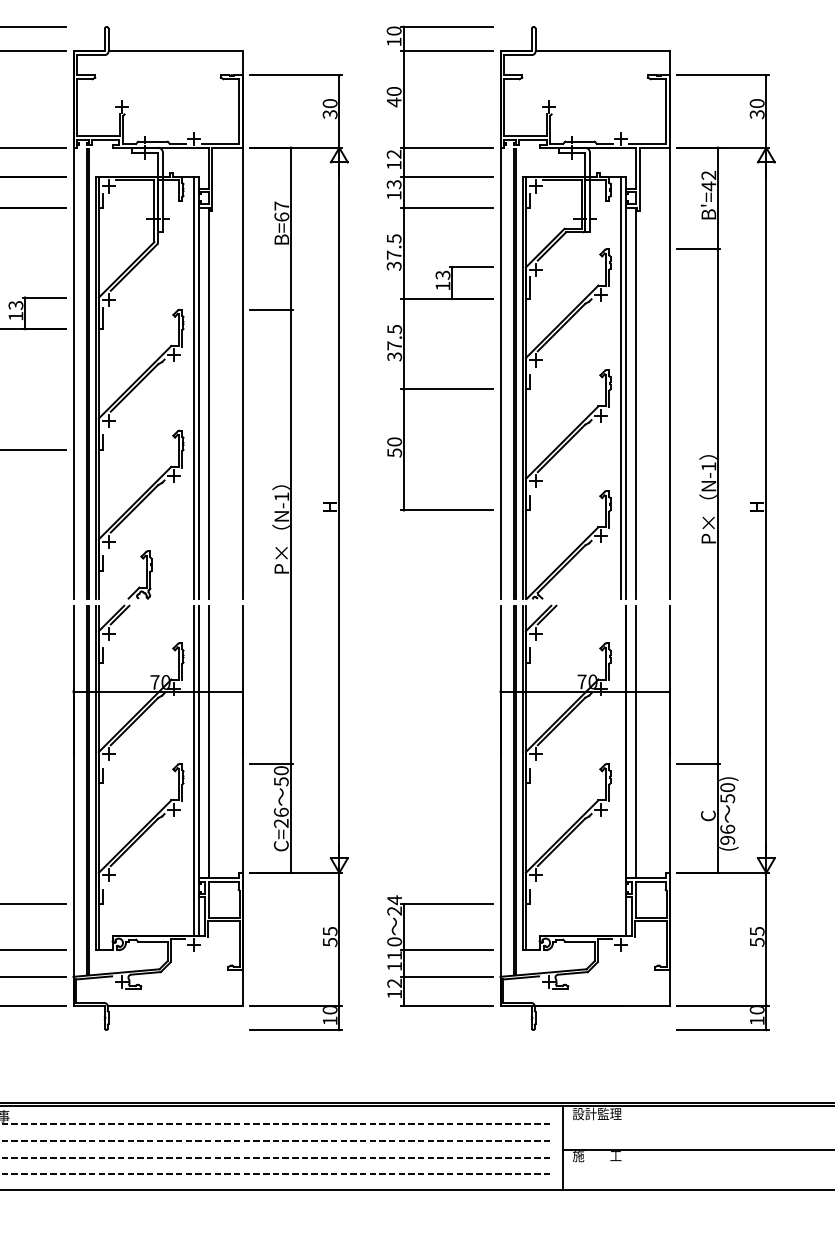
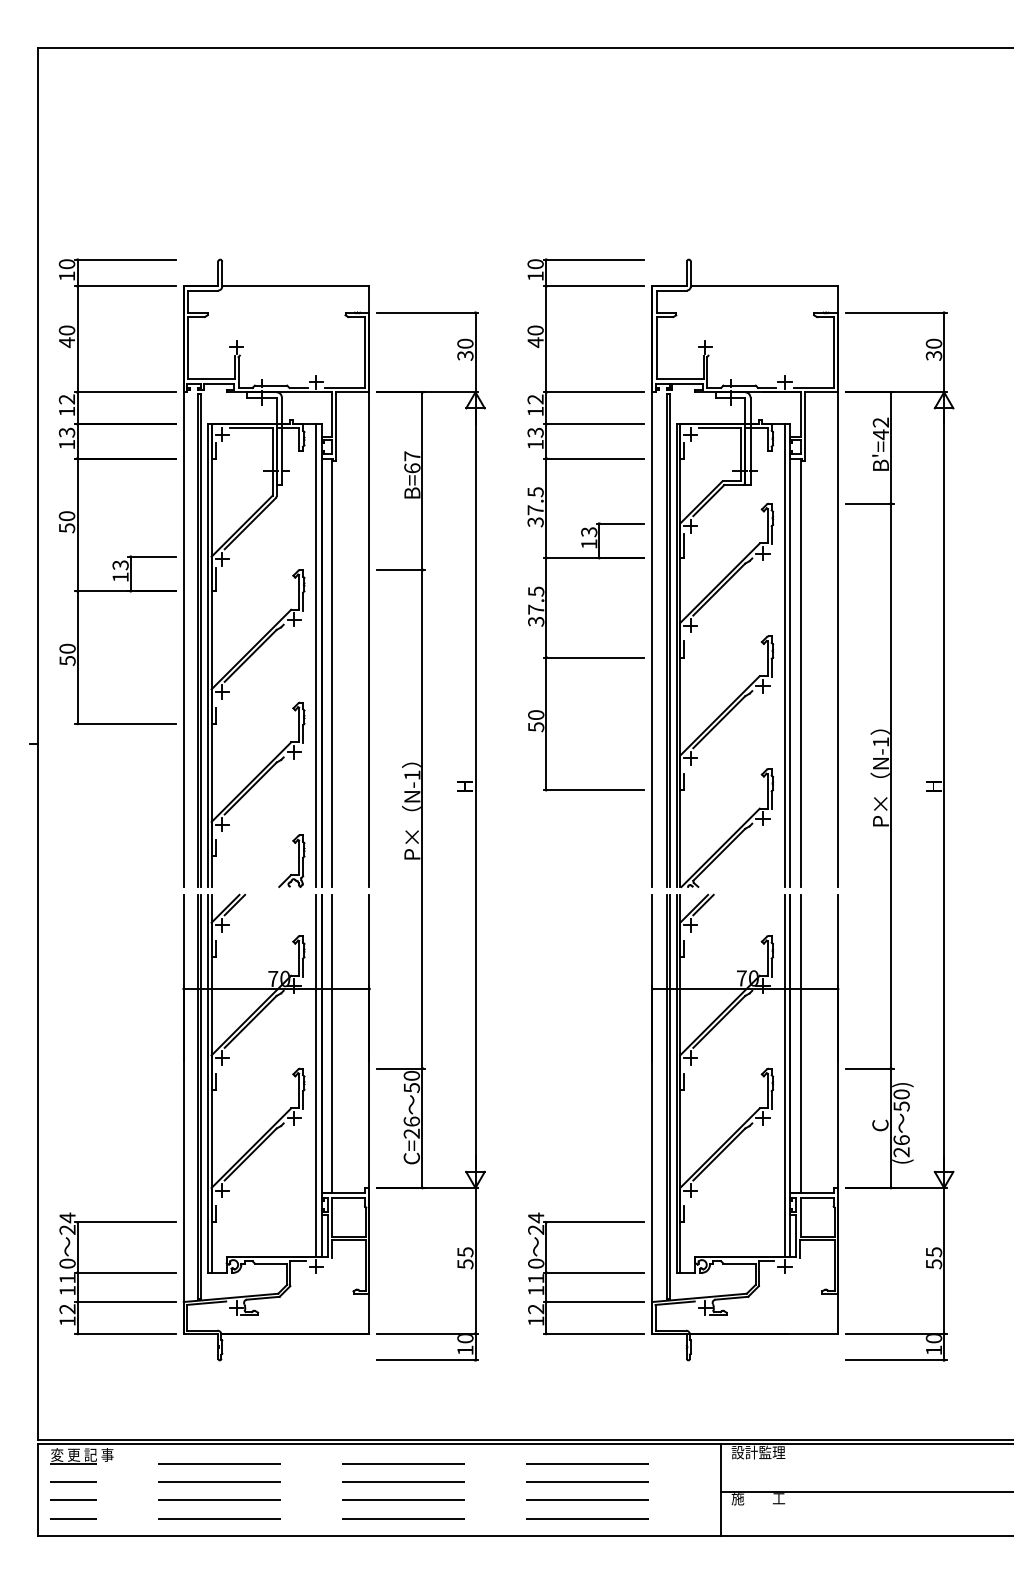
part: (146, 574) -> (298, 860), moved
line: (620, 770) -> (784, 1075), added
text: (727, 840) -> (901, 1152), (96 -> (26

